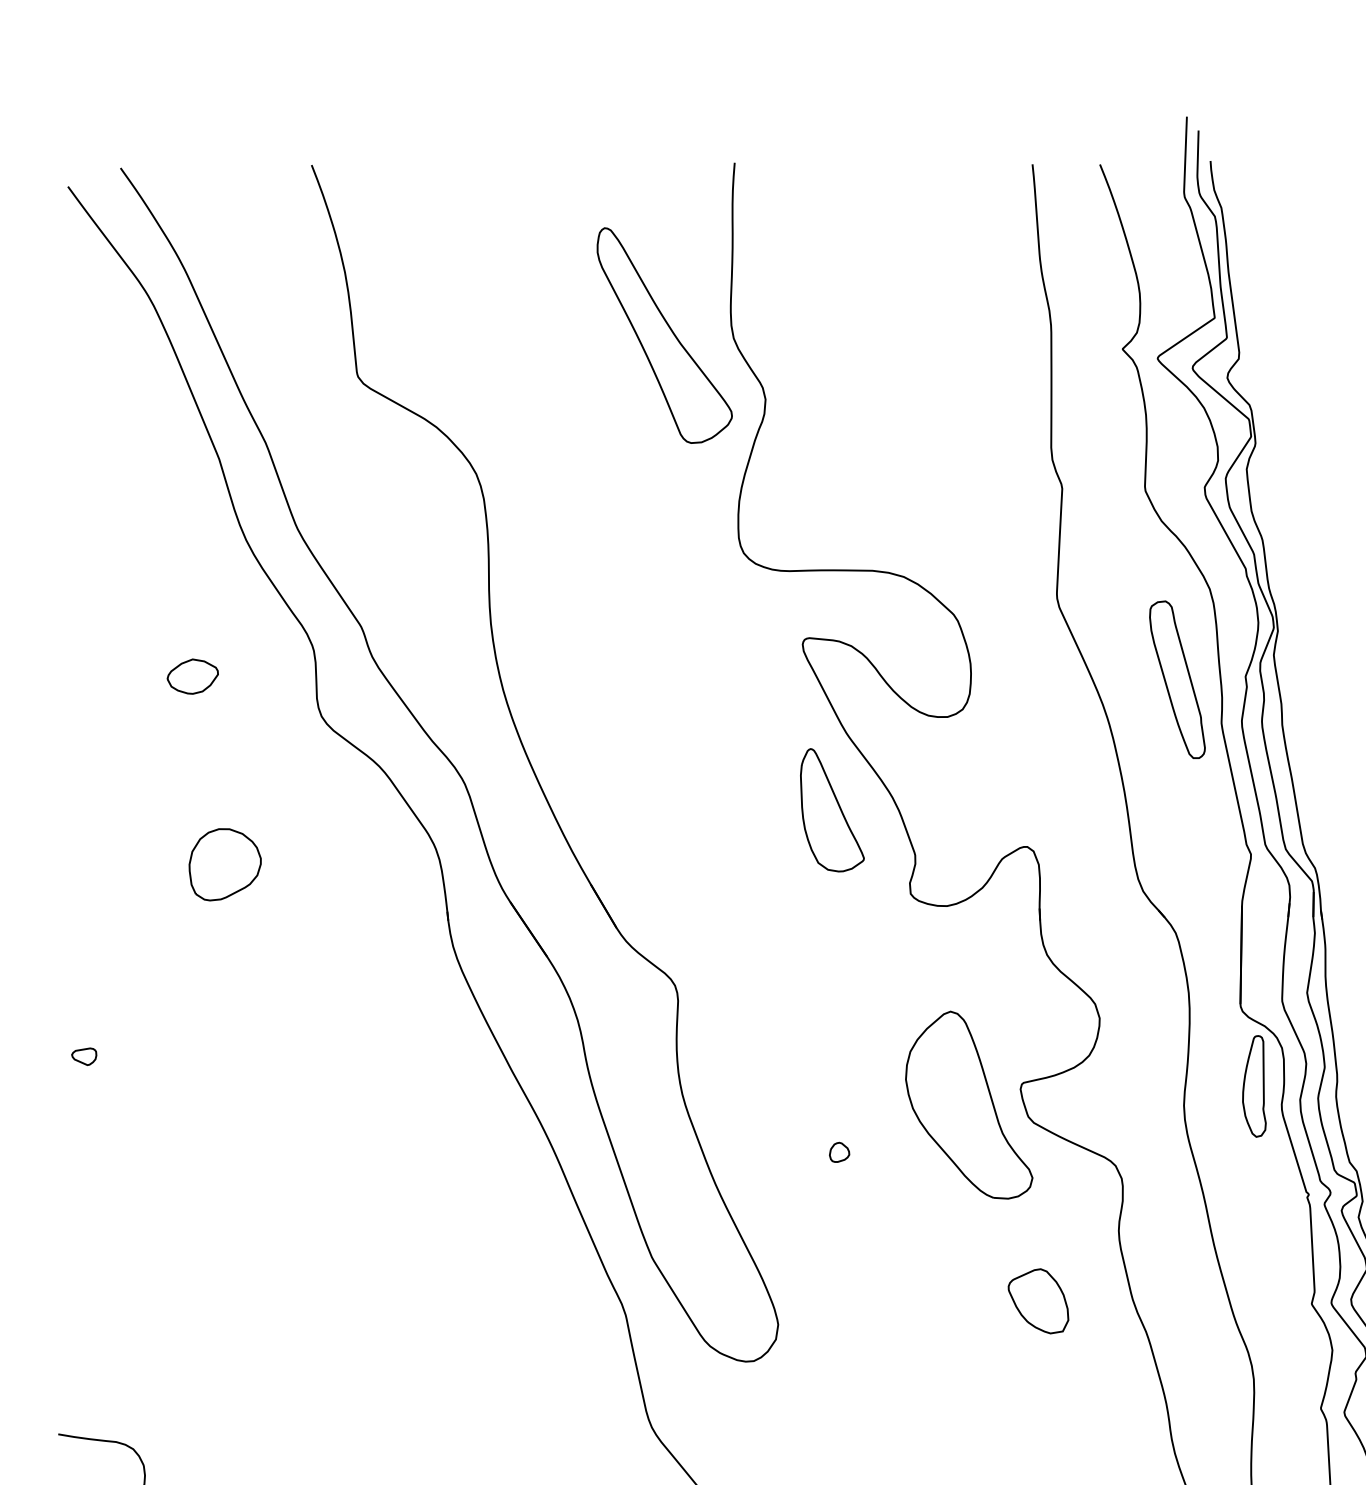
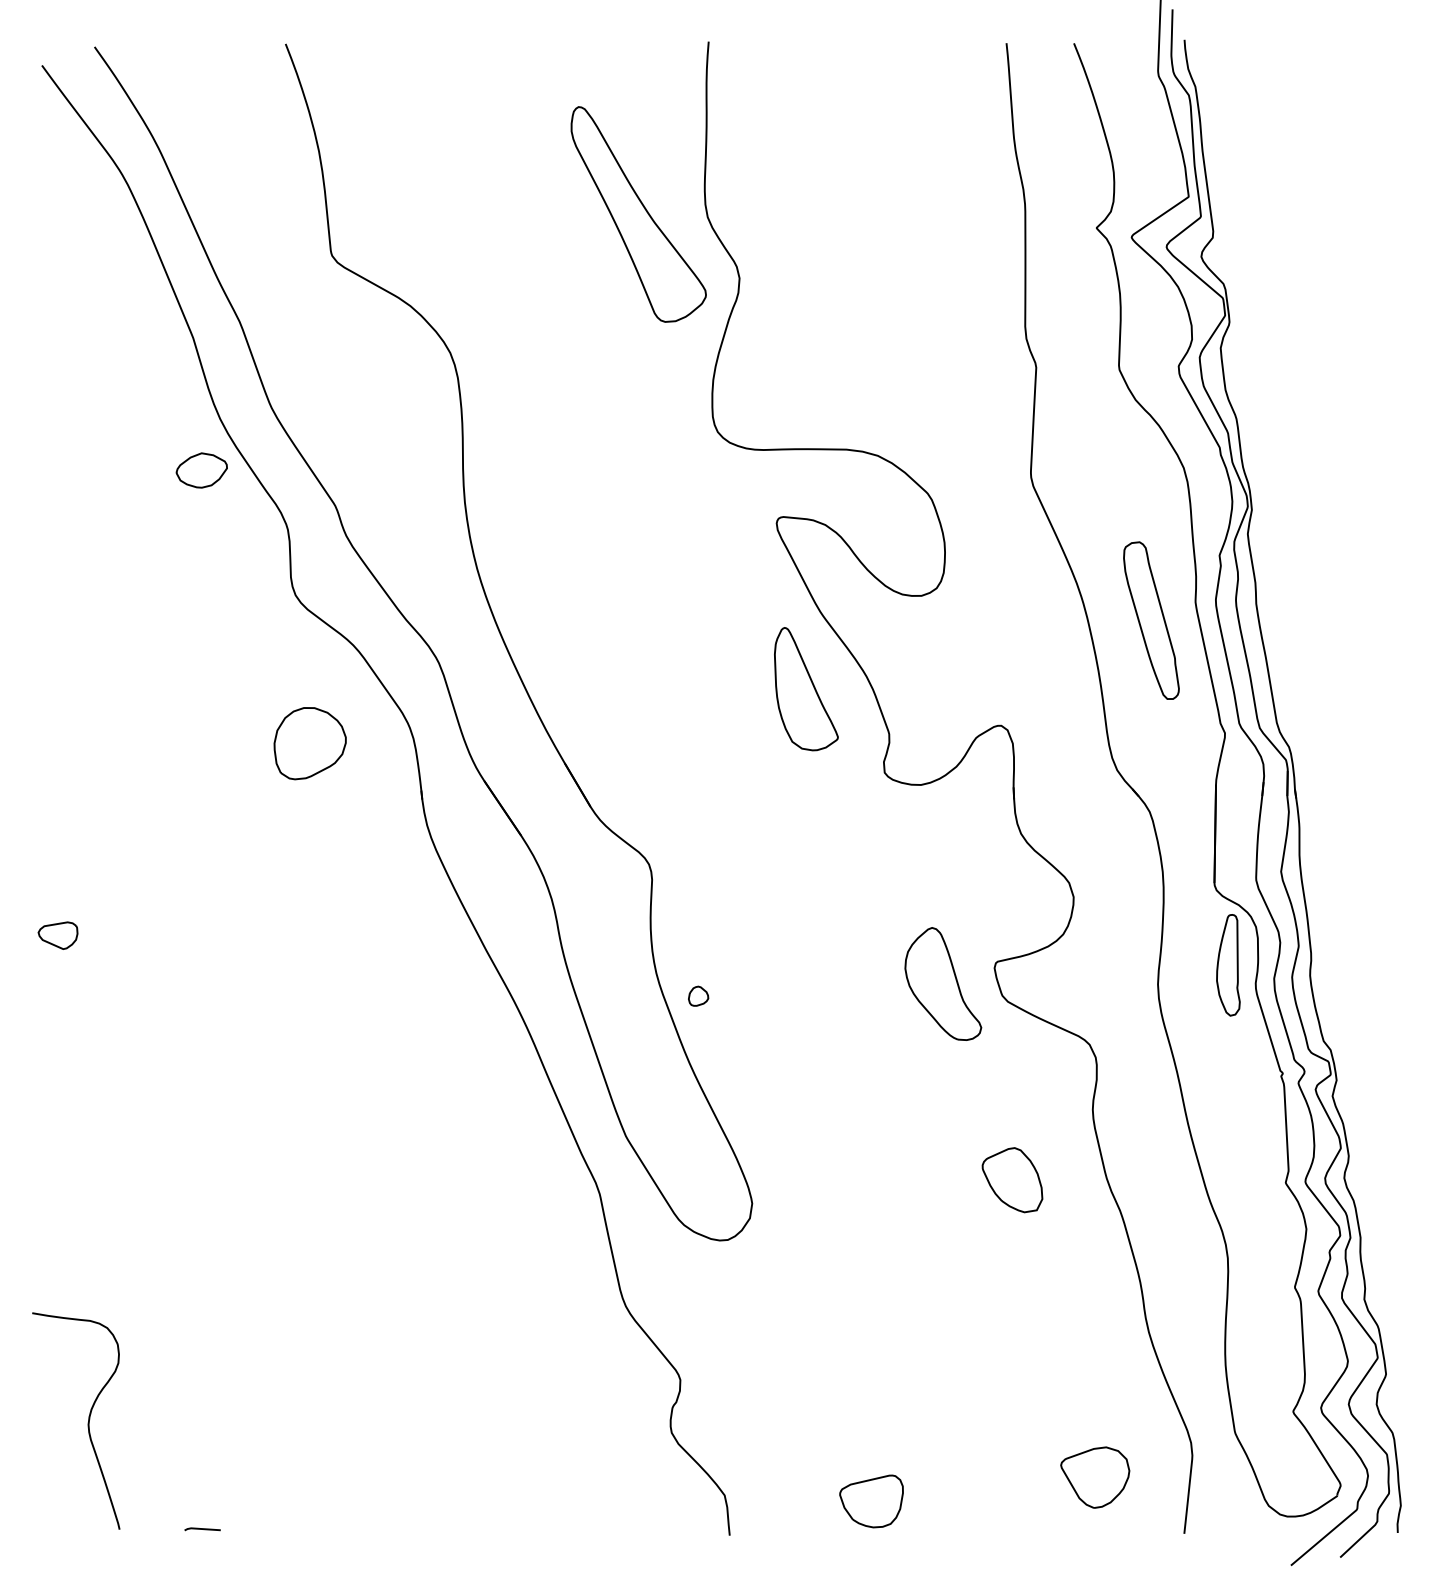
part: (192, 676) -> (201, 470), moved
part: (1177, 679) -> (1151, 620), moved
part: (224, 864) -> (309, 743), moved
part: (84, 1056) -> (58, 935), size x1.6
part: (969, 1104) -> (943, 983), size x0.6
part: (839, 1151) -> (698, 995), moved

